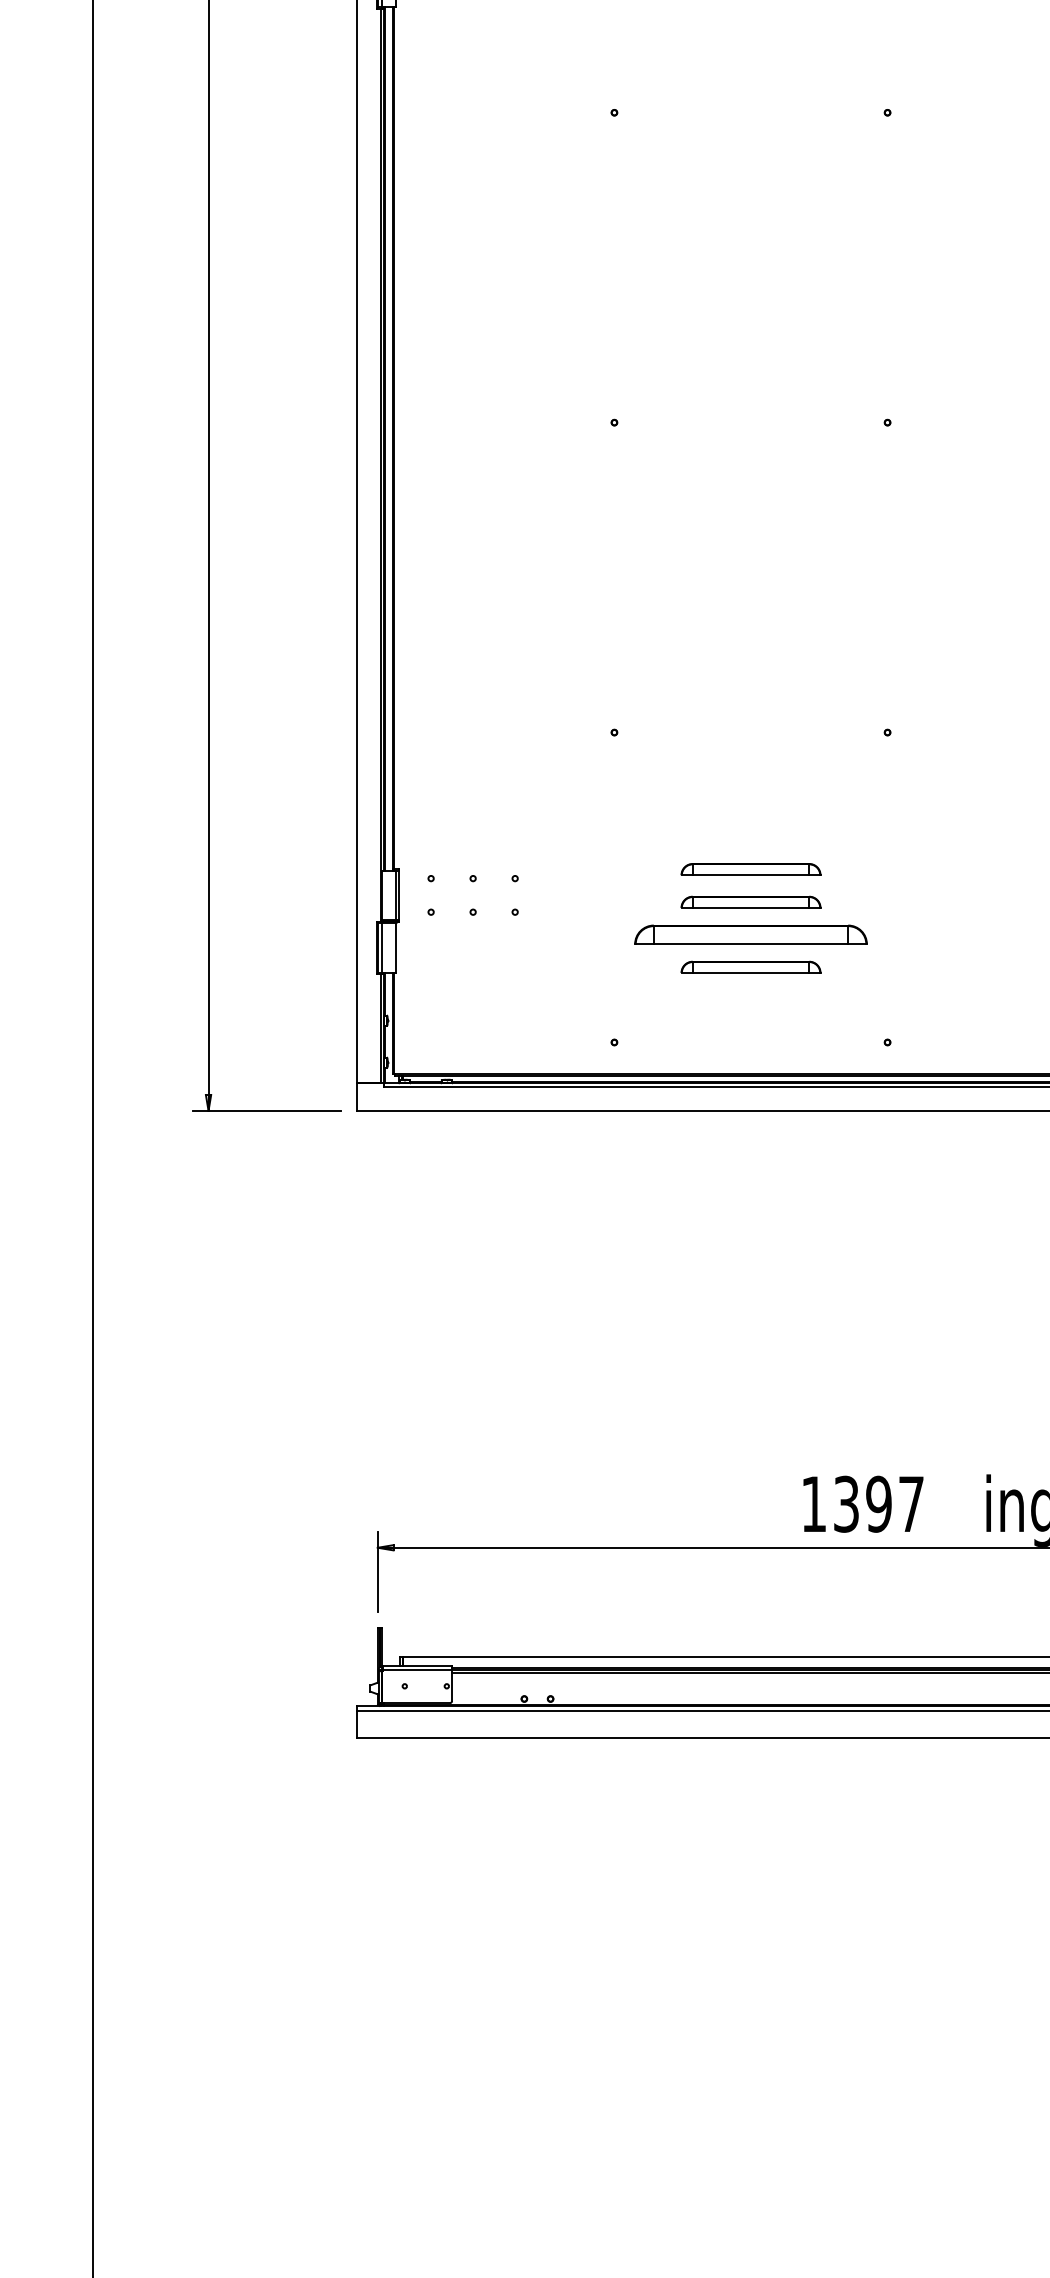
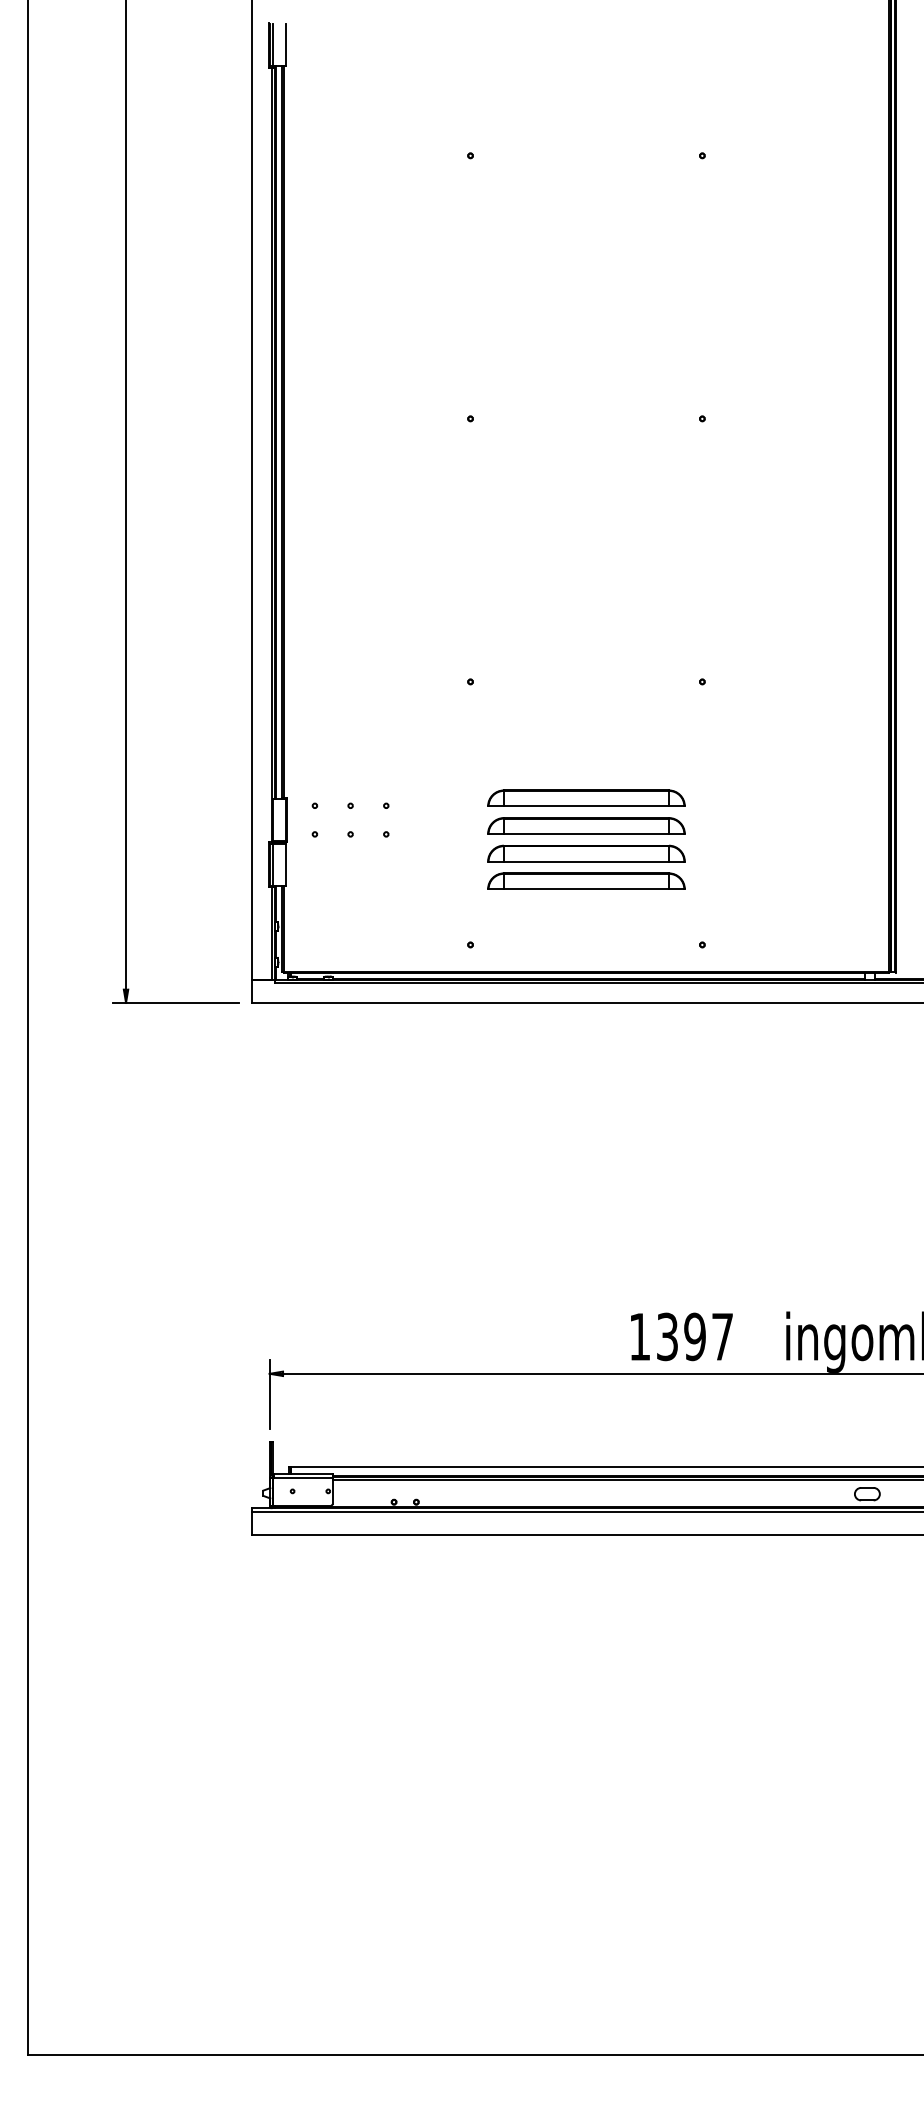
part: (751, 868) -> (586, 797), size x1.67
part: (751, 901) -> (586, 825), size x1.67
part: (751, 966) -> (586, 880), size x1.67

